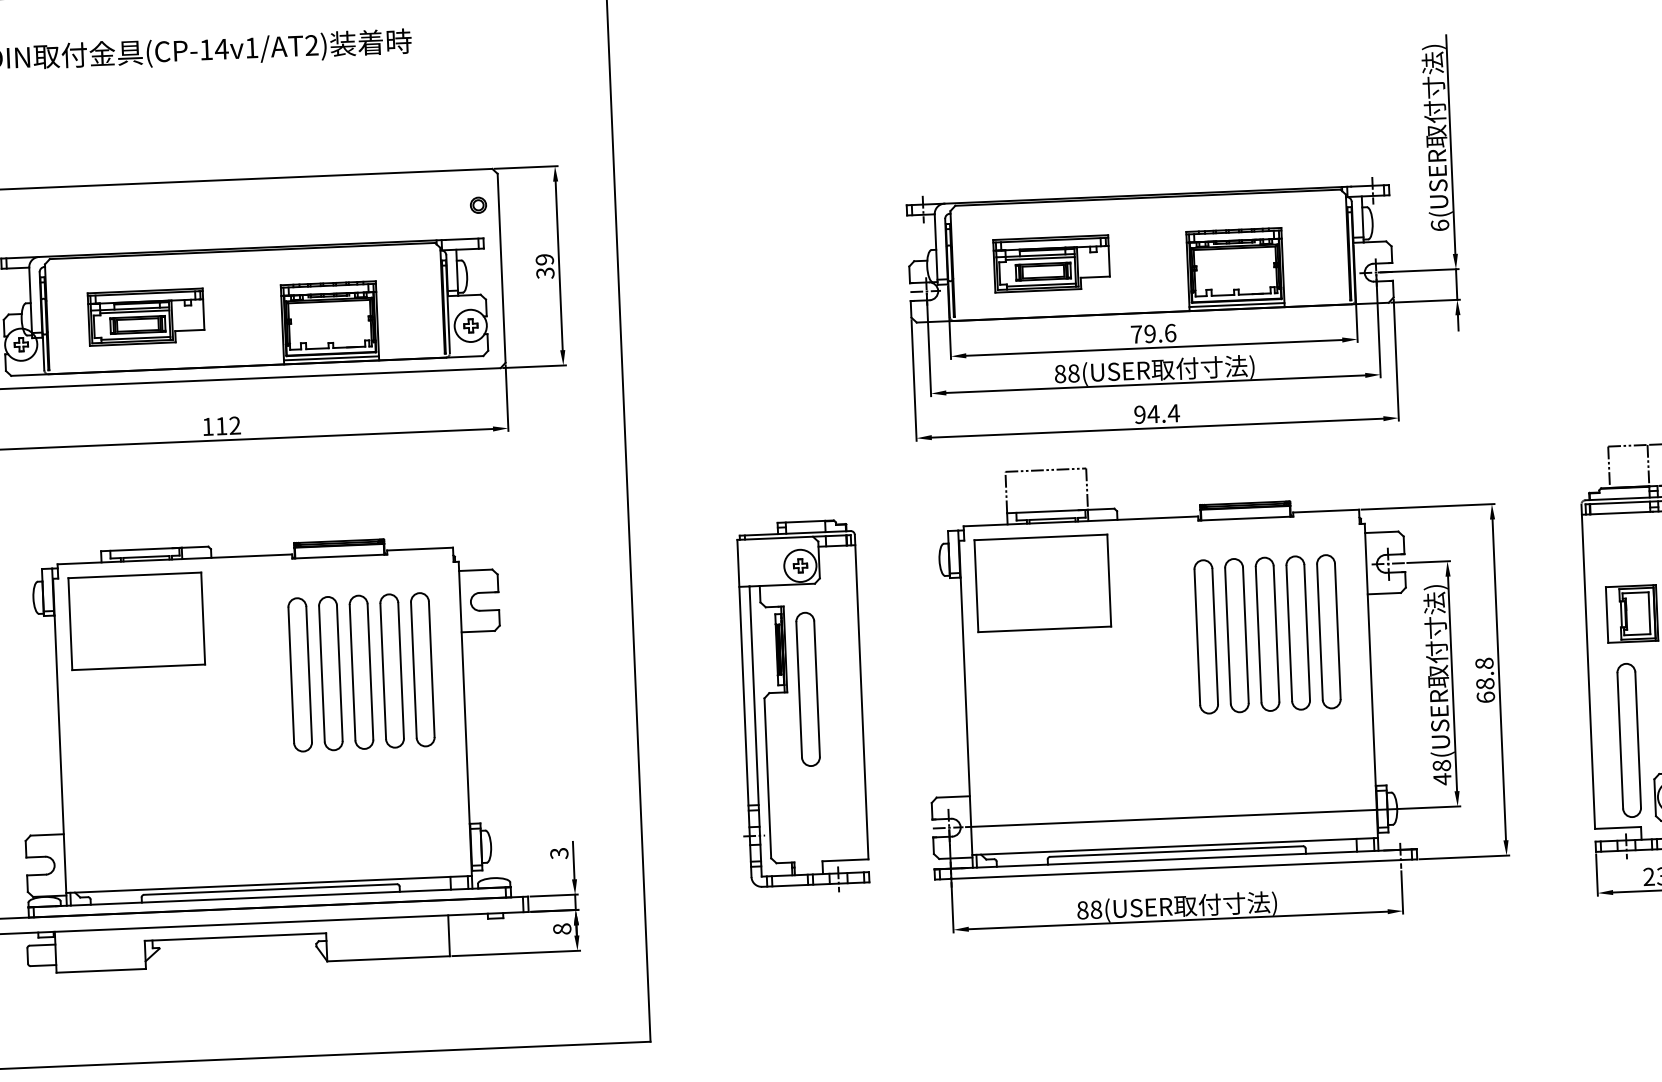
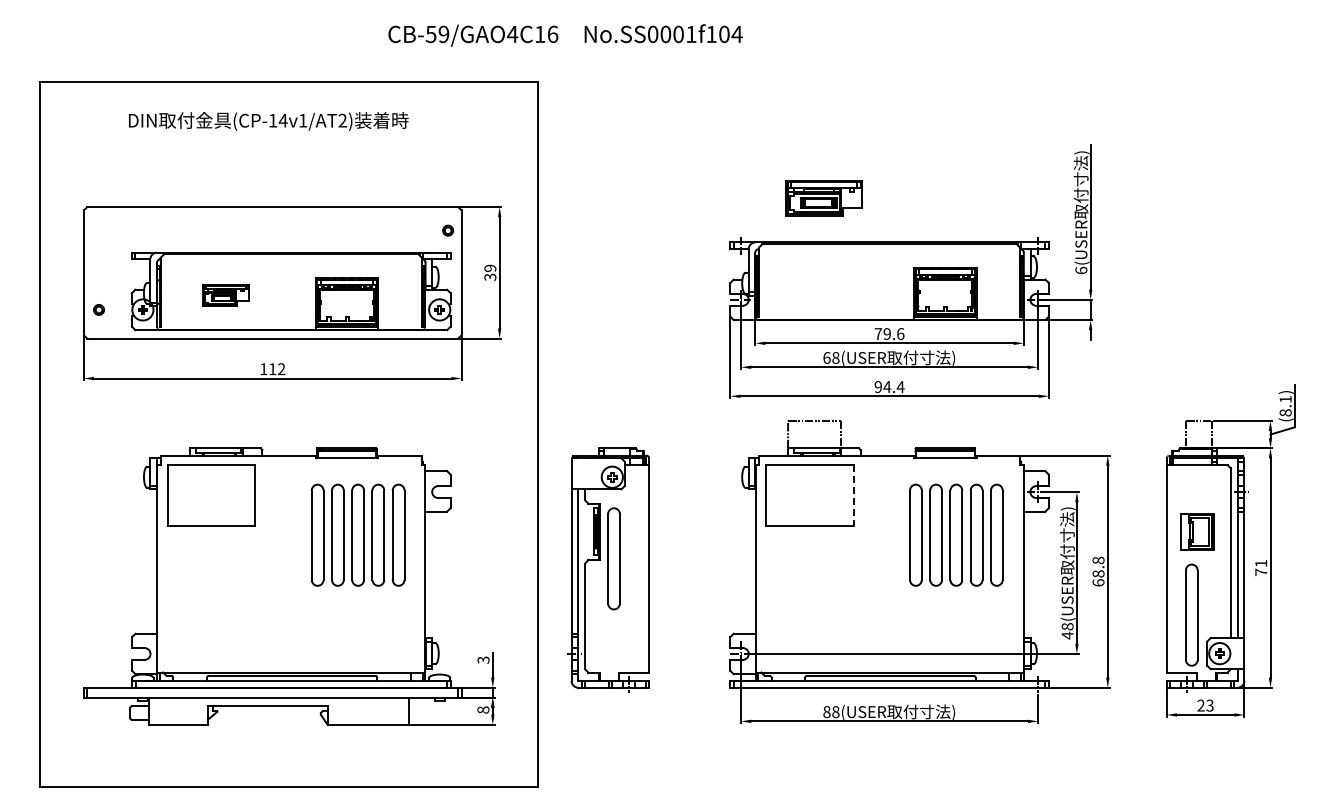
part: (1050, 264) -> (823, 198), moved
part: (145, 317) -> (225, 295), size x0.6
text: (1059, 373) -> (826, 357), 88(USER -> 68(USER
line: (1109, 580) -> (853, 495), solid -> dashed
part: (800, 705) -> (608, 569), moved

